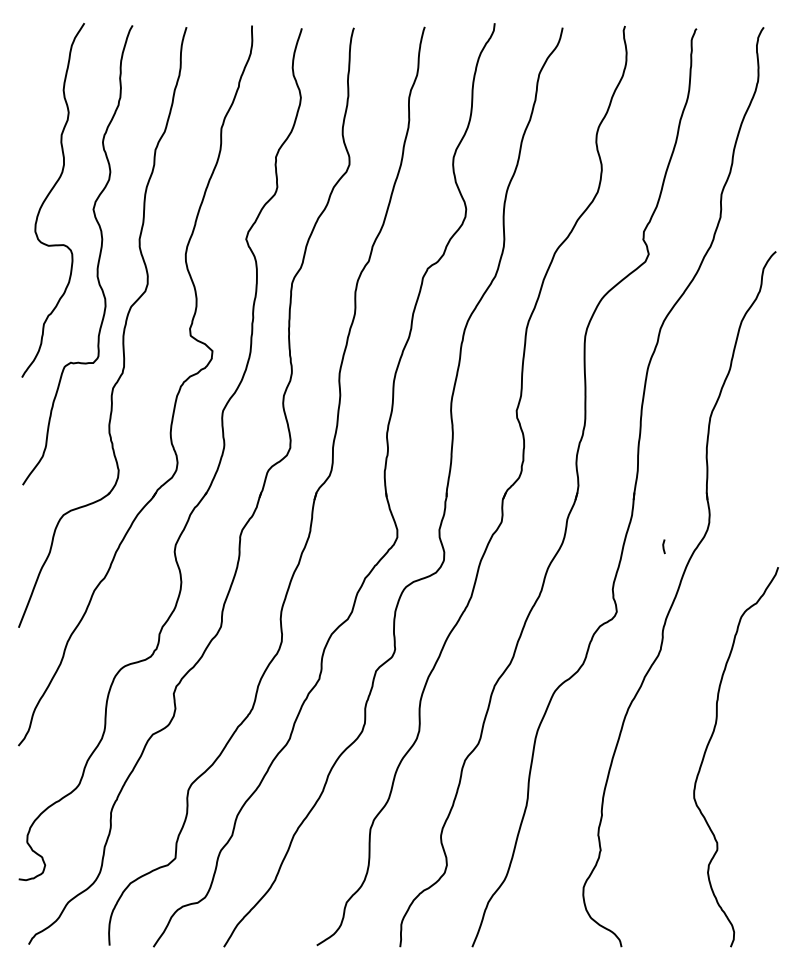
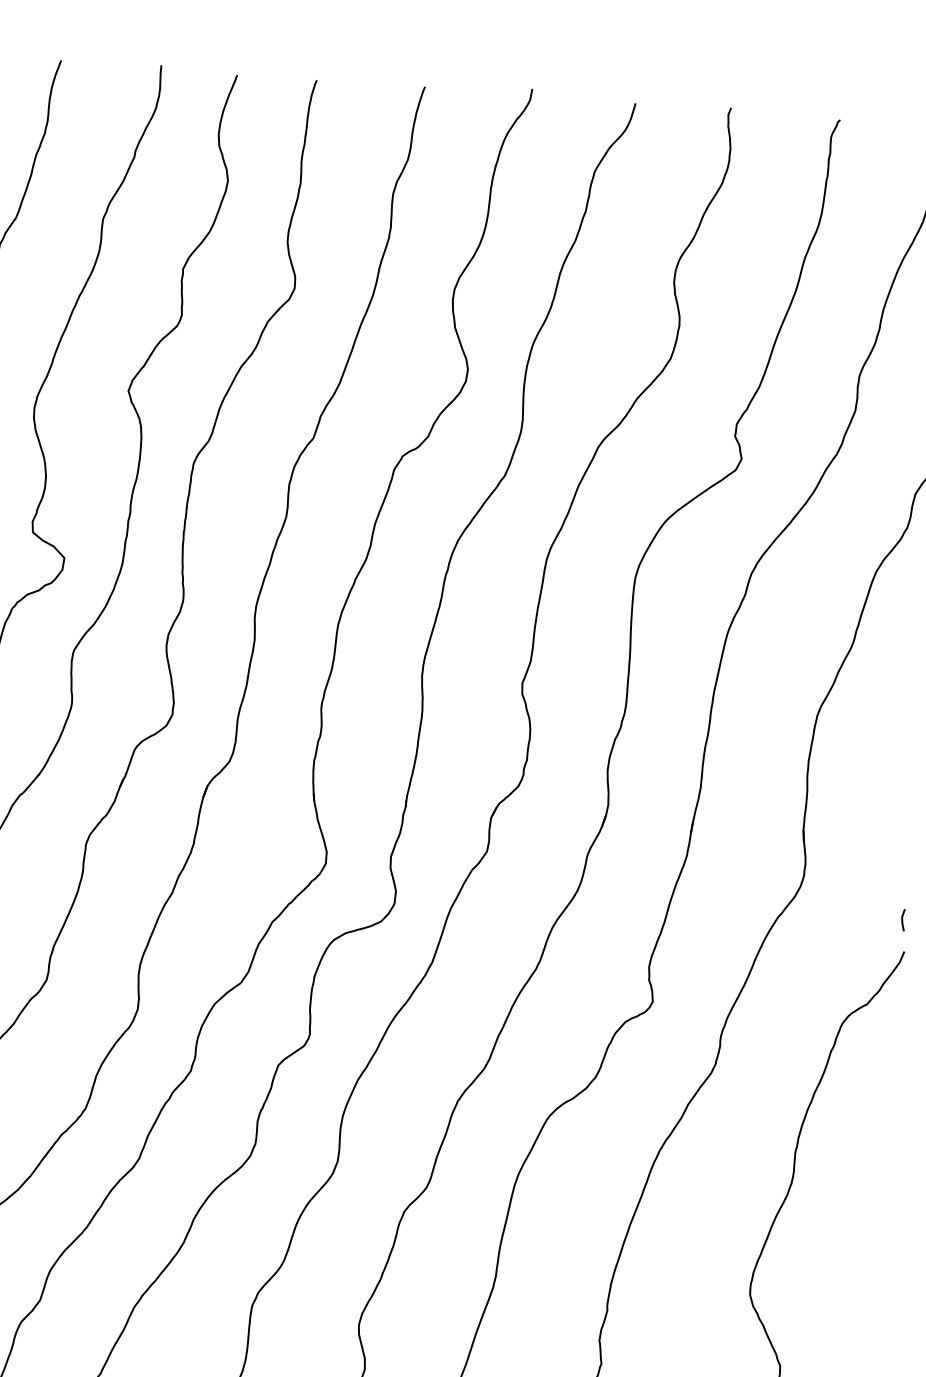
line: (663, 546) -> (902, 919), moved

